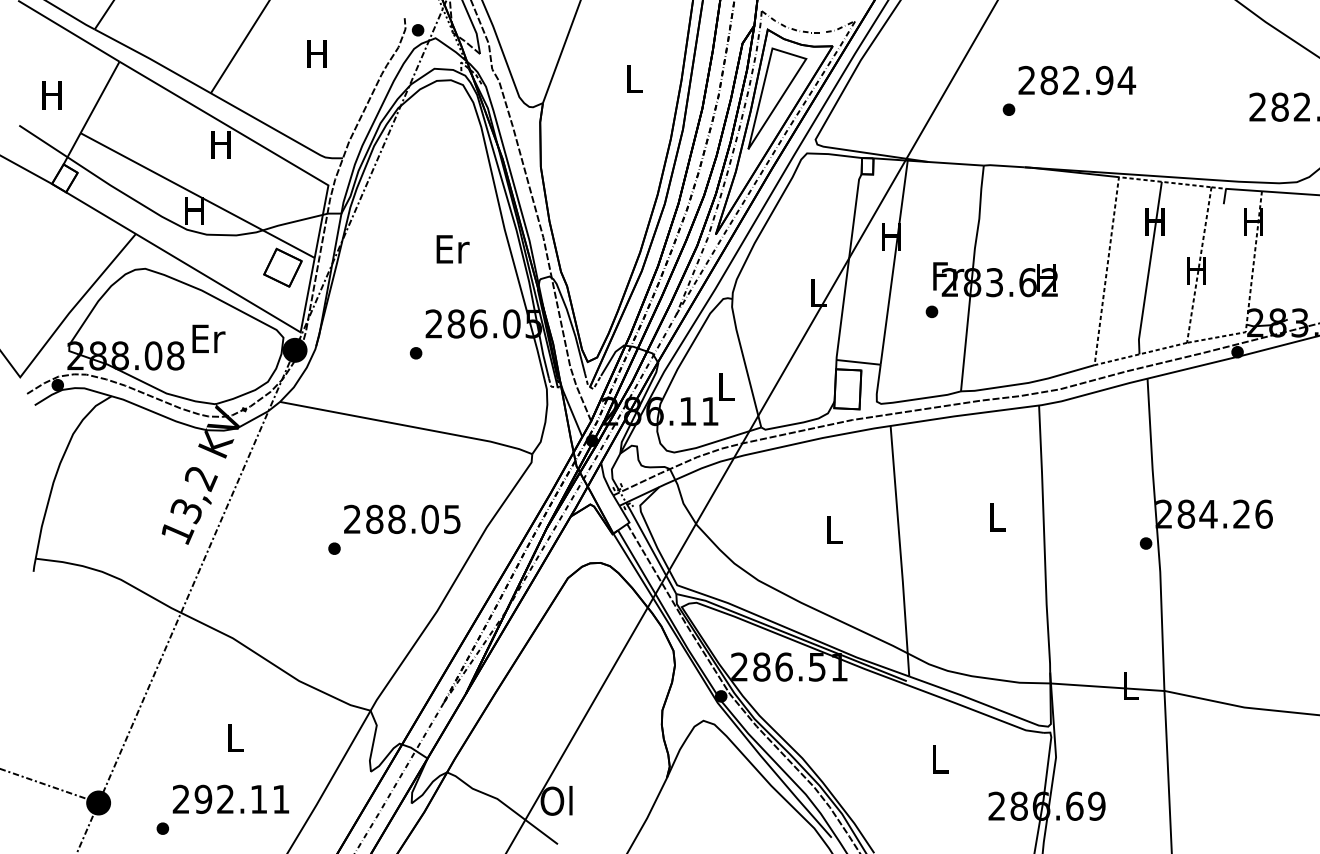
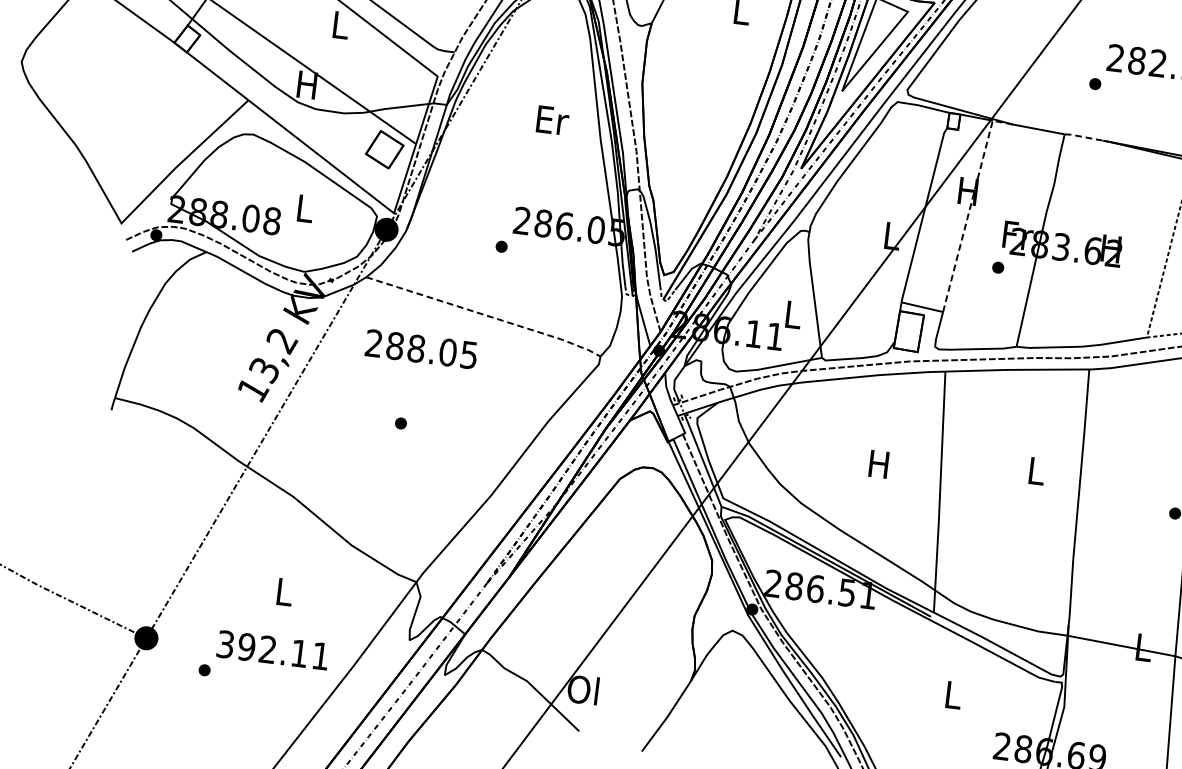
text: (220, 144) -> (339, 24), H -> L
line: (1003, 166) -> (1083, 137), solid -> dashed
text: (452, 249) -> (552, 120), moved
line: (895, 250) -> (970, 204), solid -> dashed
text: (208, 338) -> (305, 208), Er -> L
line: (408, 426) -> (485, 315), solid -> dashed
text: (402, 518) -> (421, 348), moved
text: (833, 529) -> (878, 463), L -> H
text: (180, 799) -> (224, 644), 292.11 -> 392.11

